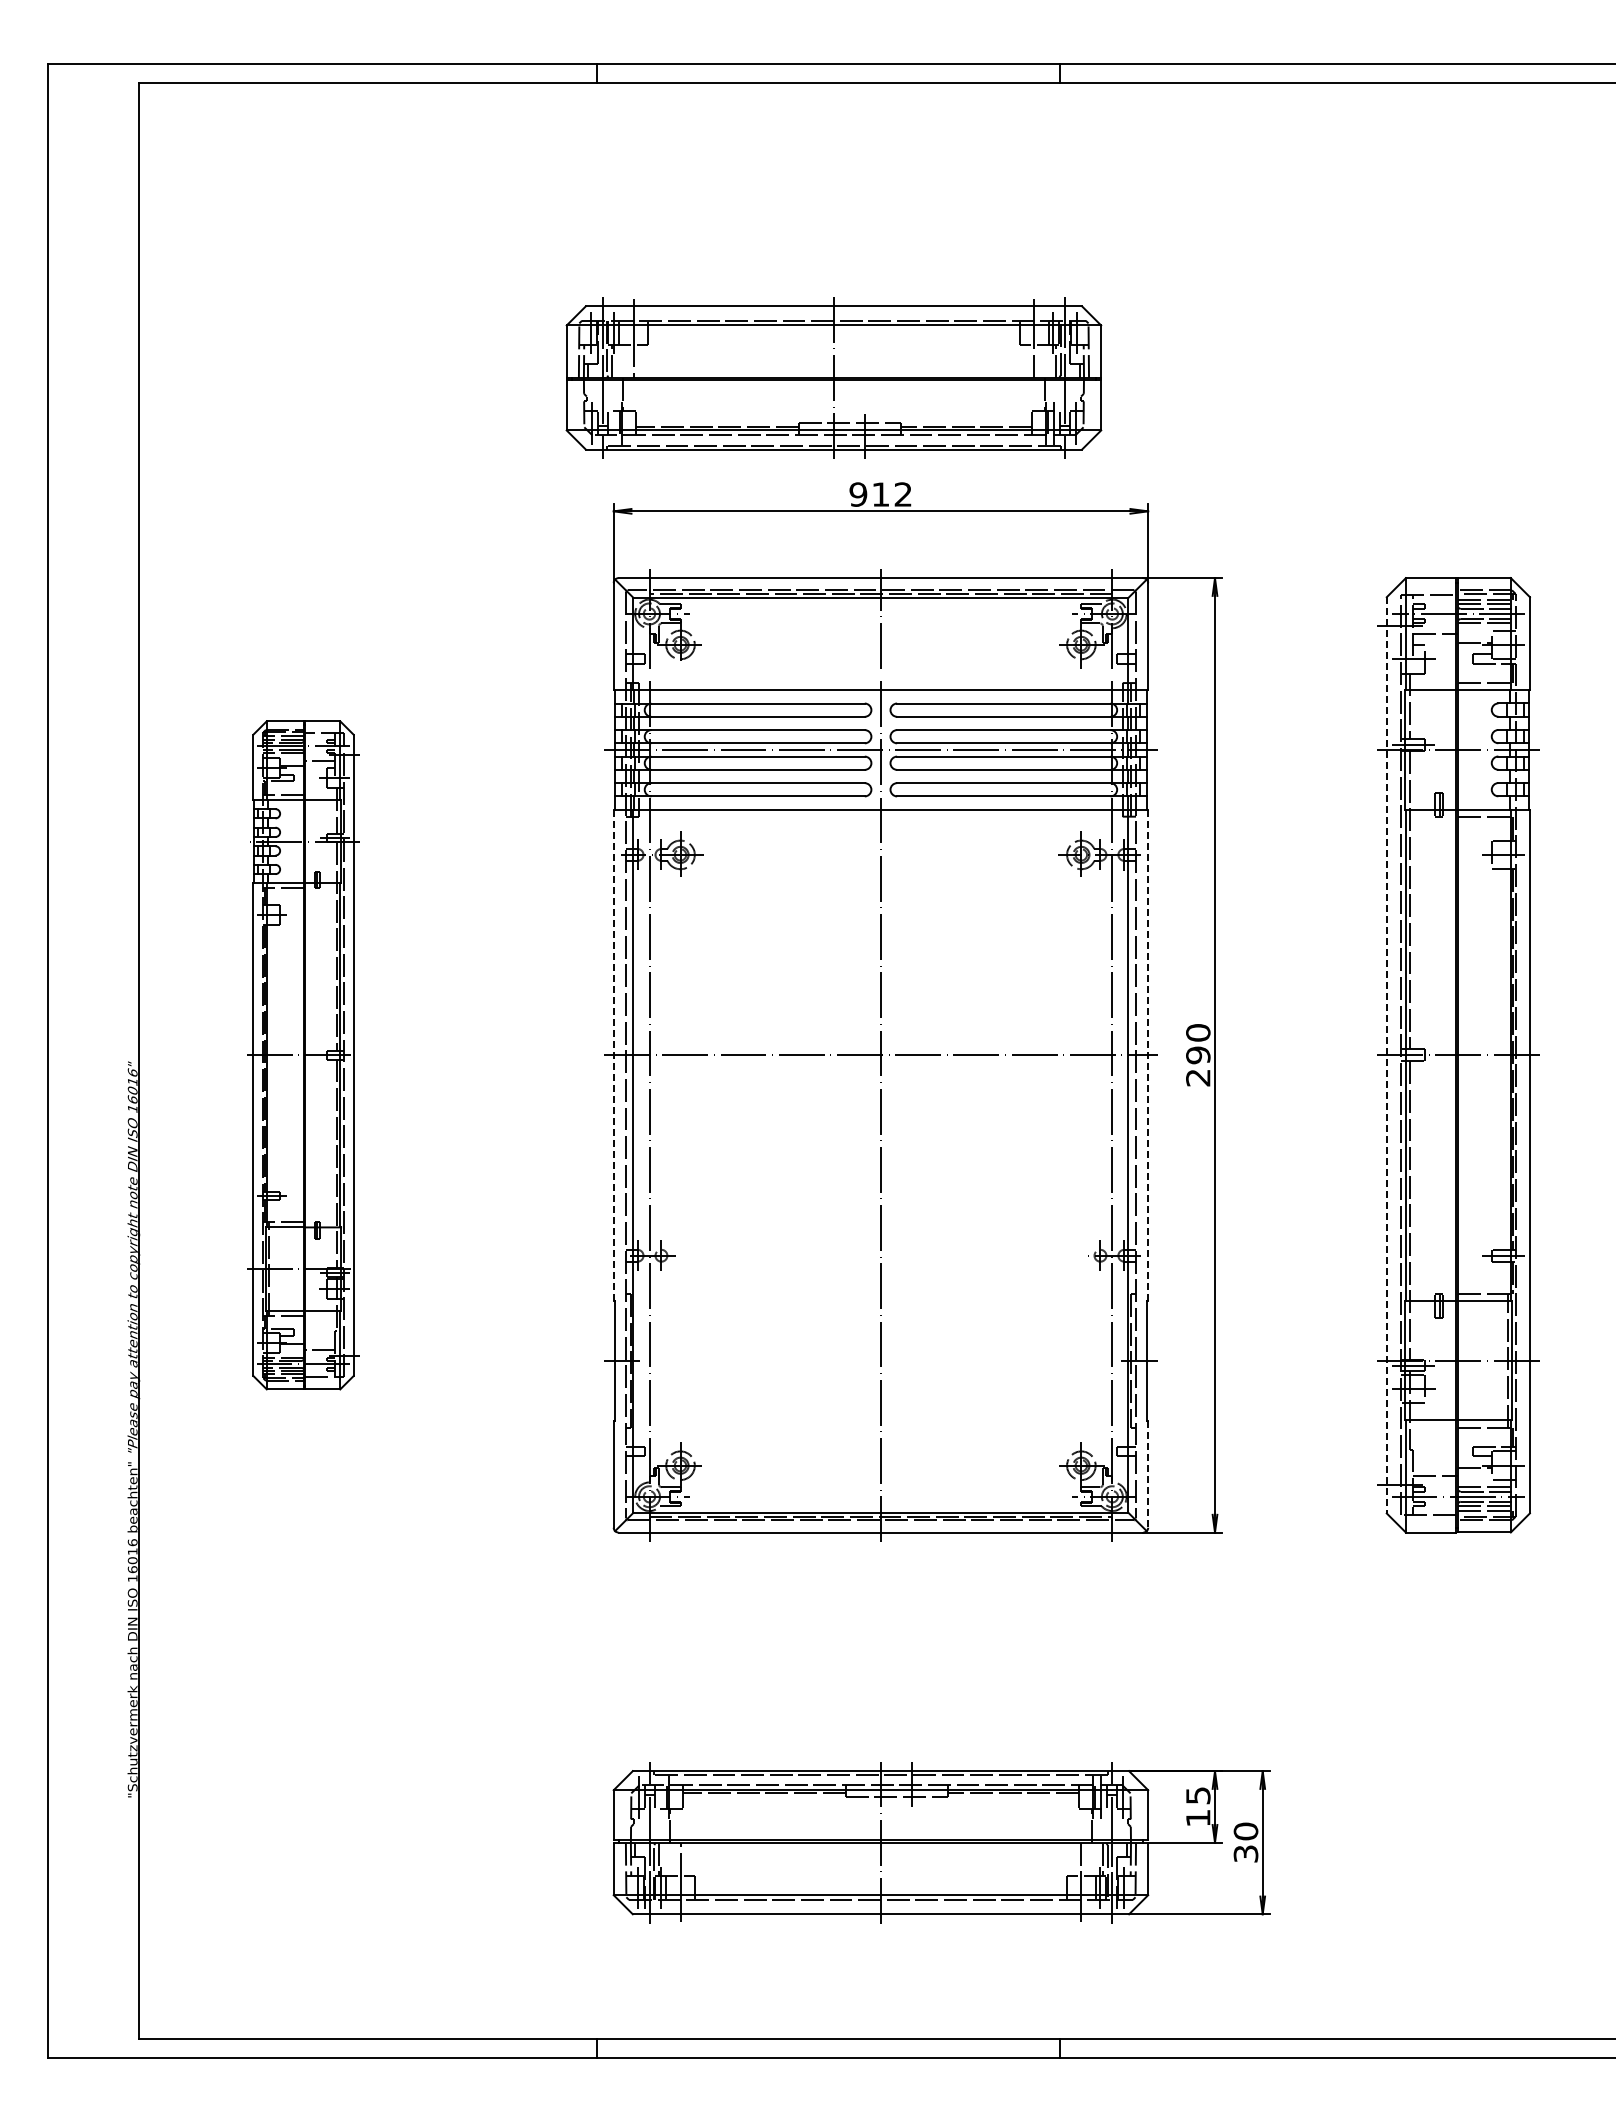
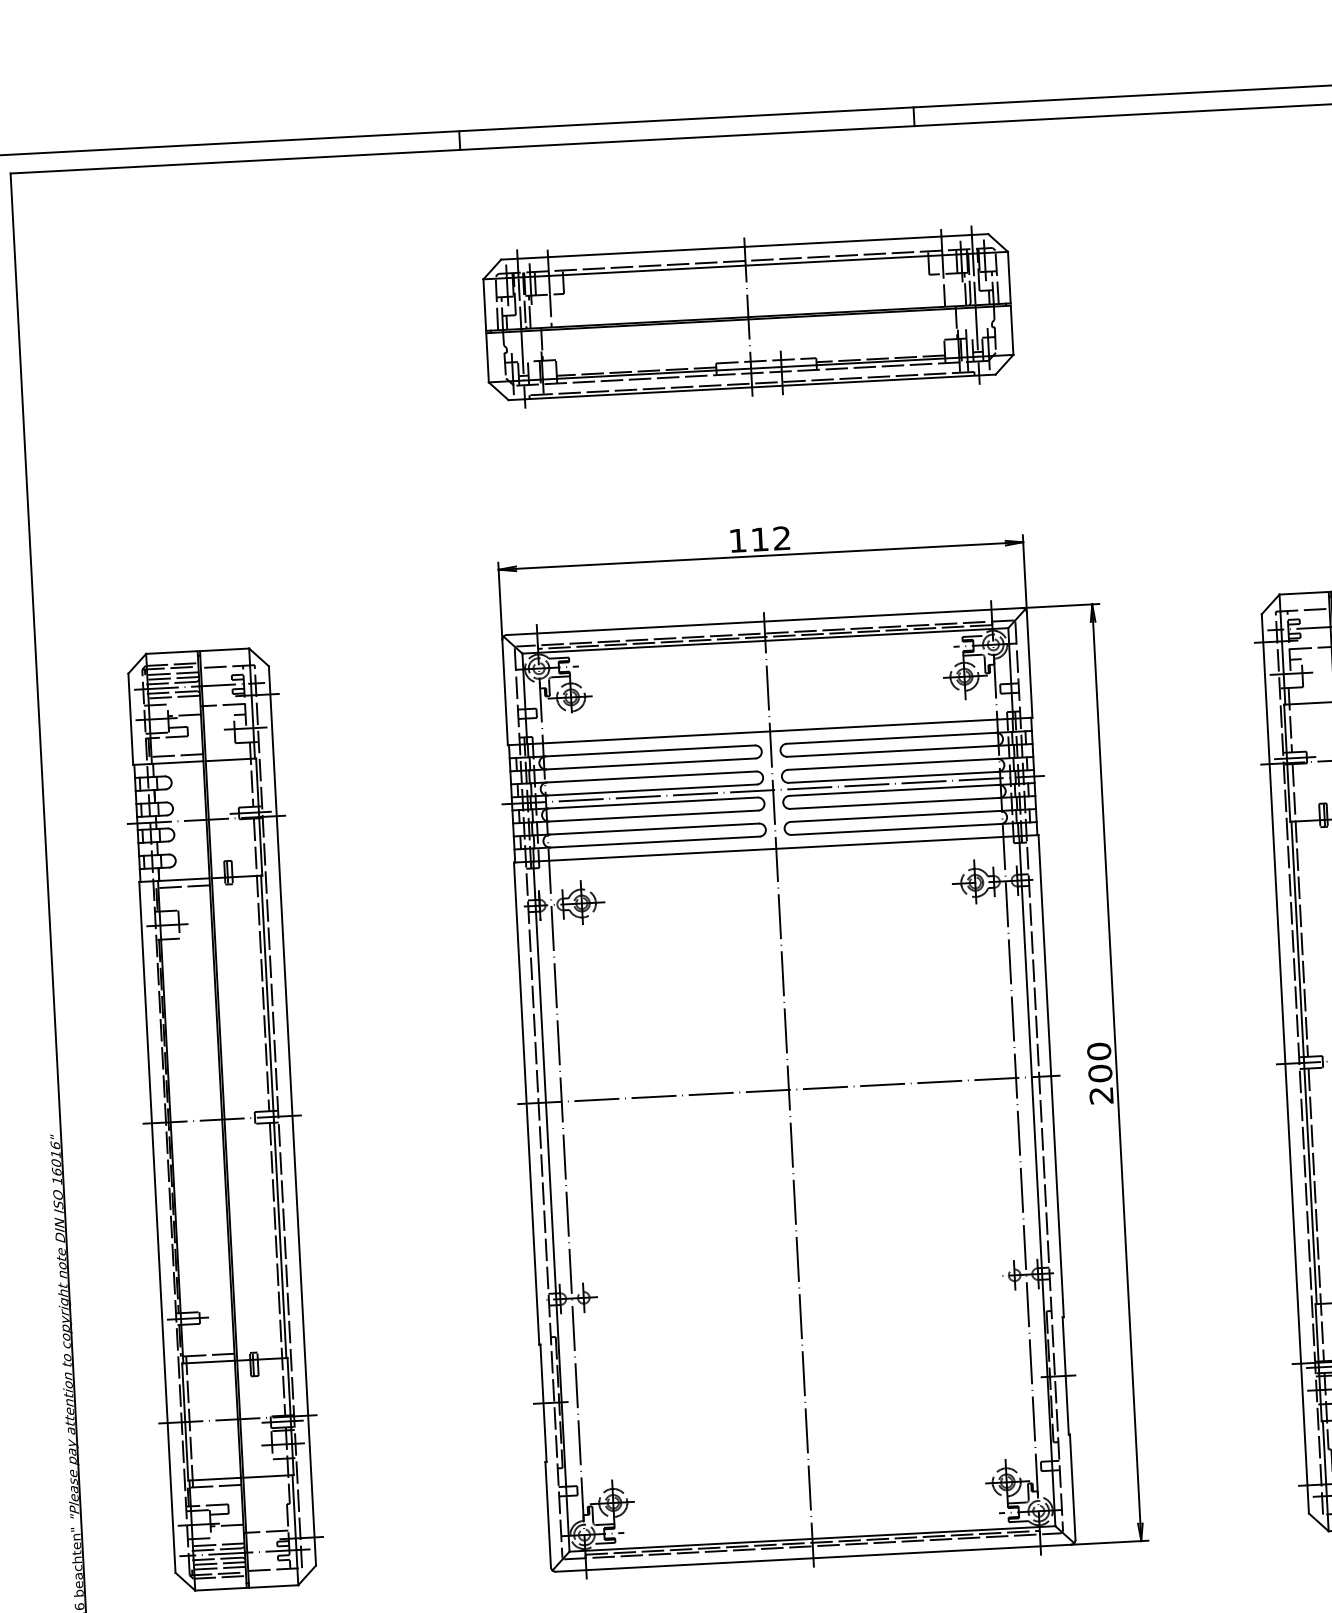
part: (833, 377) -> (747, 316), moved
text: (858, 494) -> (738, 540), 912 -> 112
part: (303, 1055) -> (222, 1119), size x1.43
line: (613, 1055) -> (526, 1103), dashed -> solid
line: (1148, 1055) -> (1051, 1076), dashed -> solid
text: (1198, 1055) -> (1100, 1073), 290 -> 200
line: (1386, 1055) -> (1285, 1064), dashed -> solid
line: (1148, 1474) -> (1073, 1487), dashed -> solid

